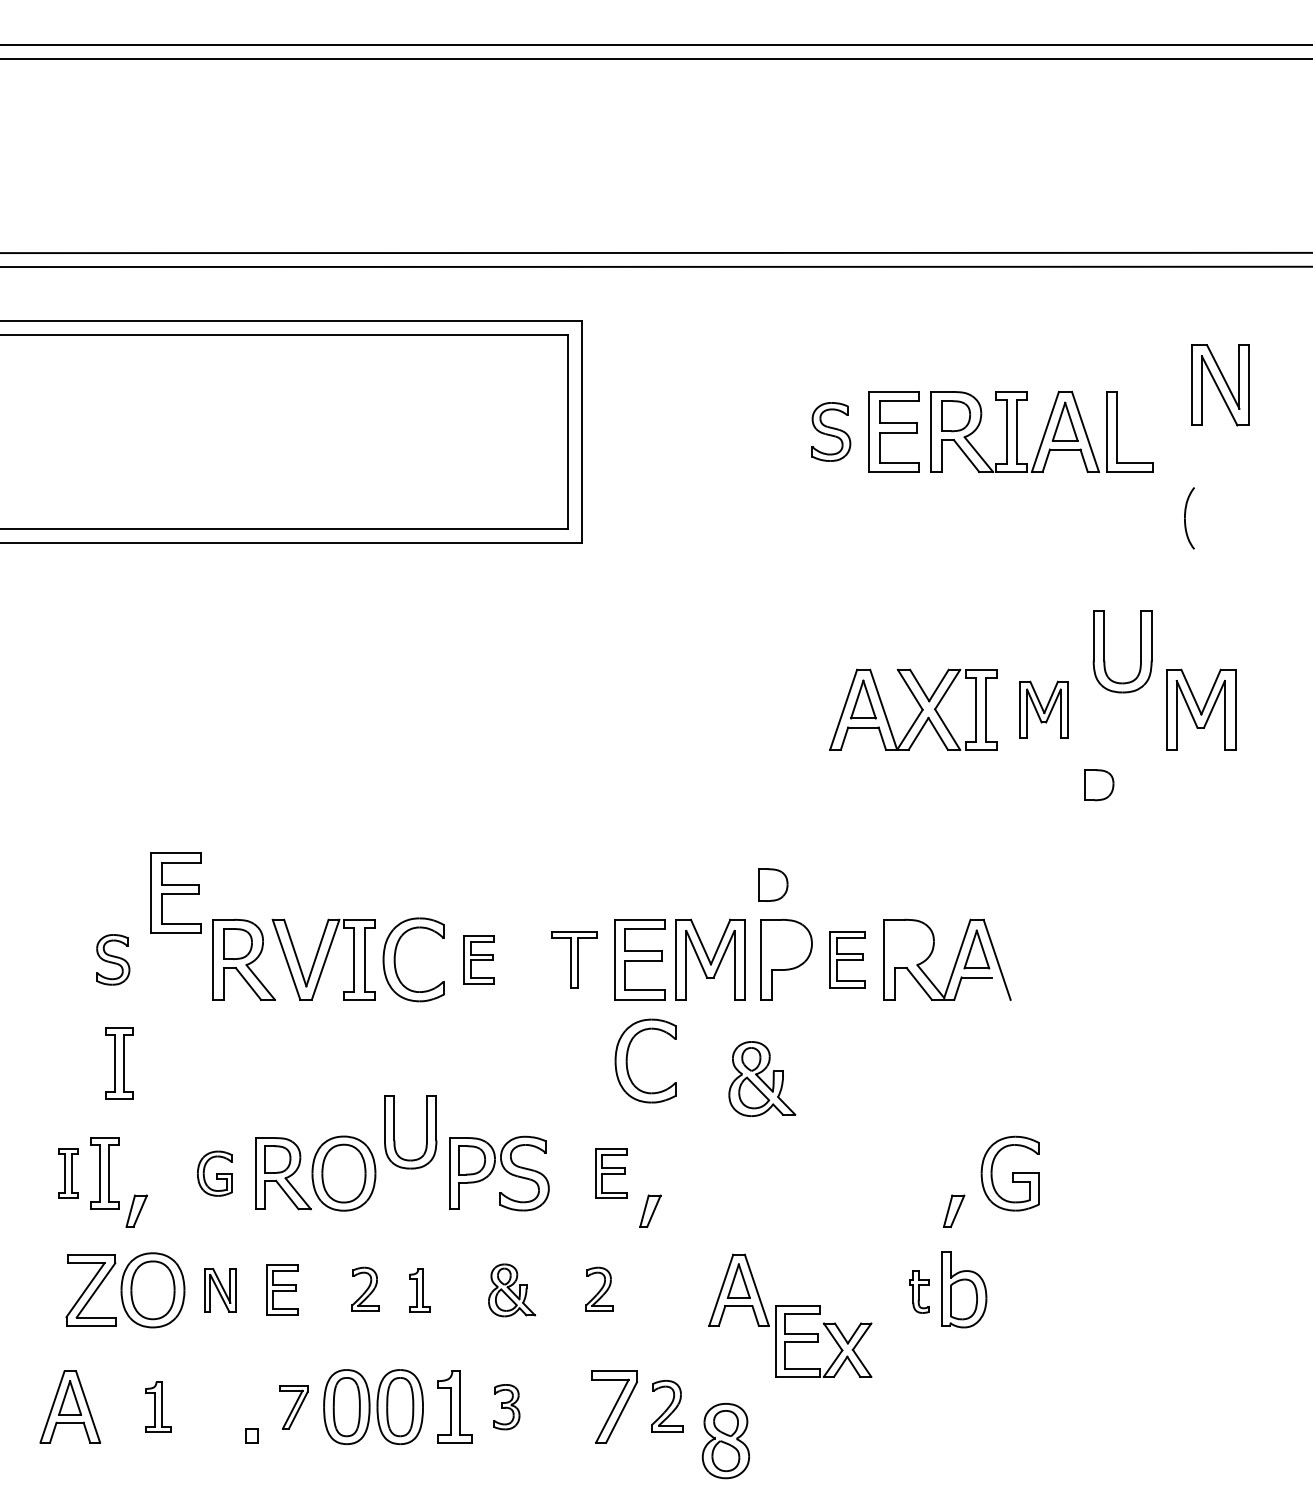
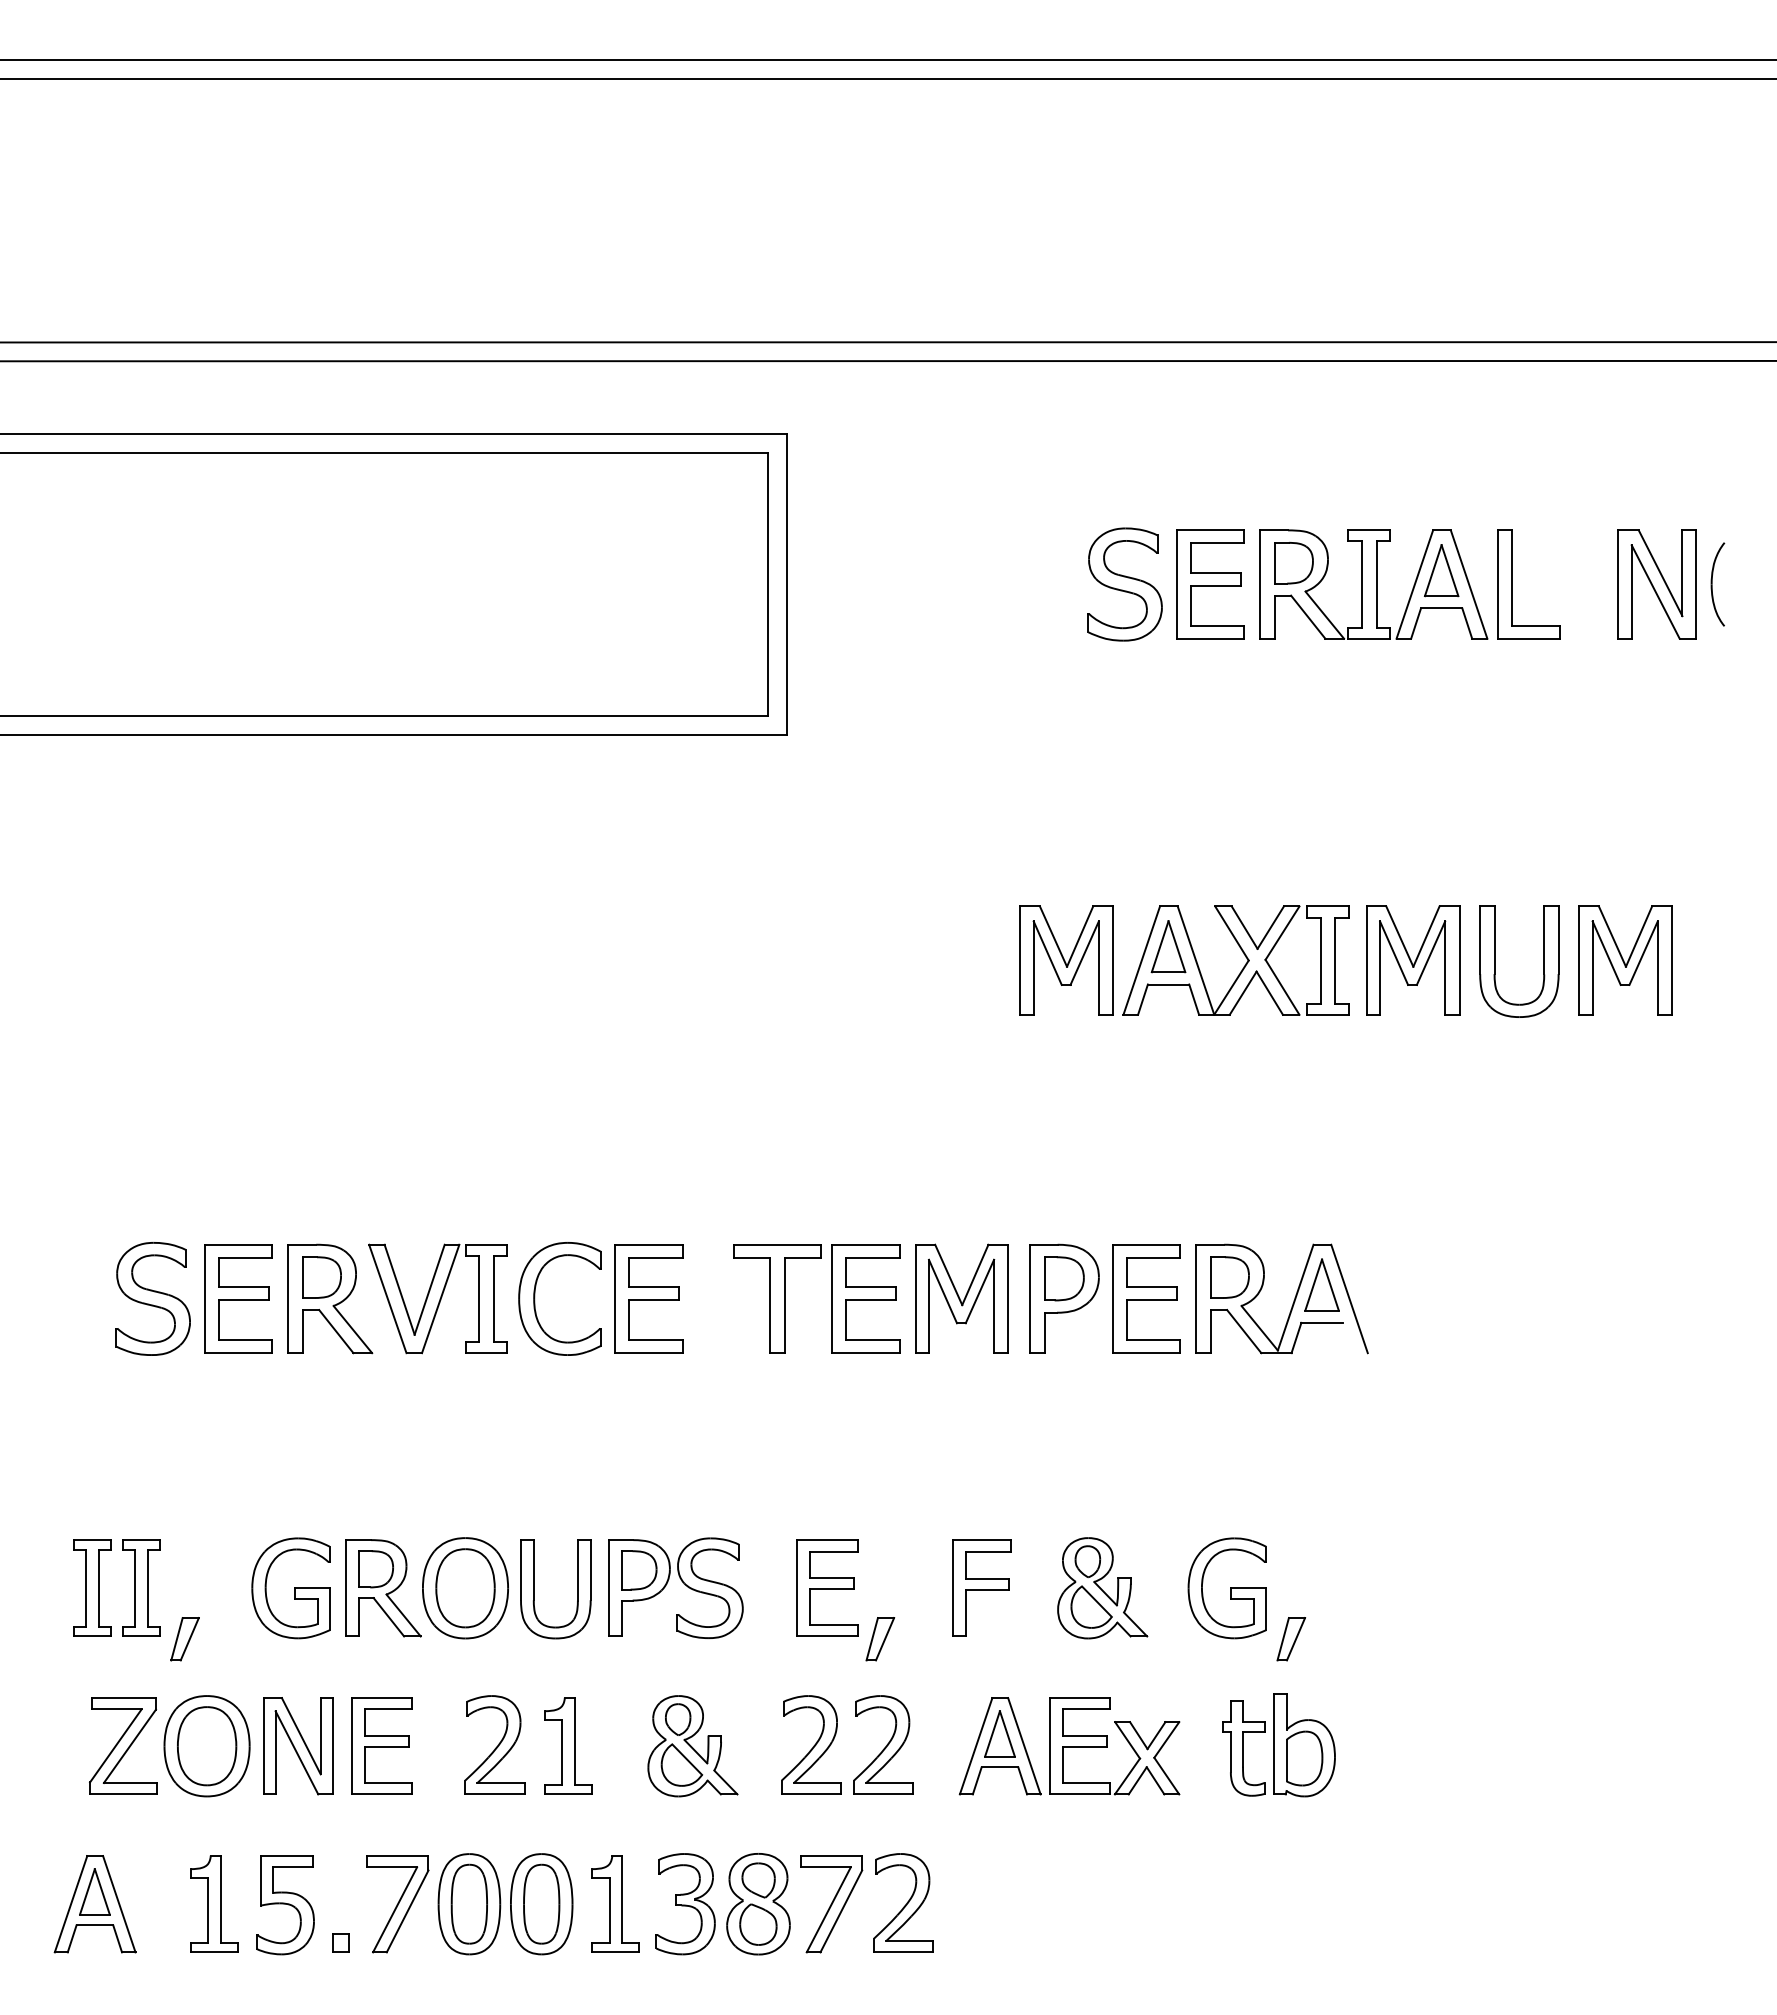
part: (1220, 385) -> (1656, 584), moved
part: (830, 431) -> (1124, 584), size x1.43
part: (1189, 518) -> (1717, 584), moved
part: (1105, 651) -> (1495, 961), moved
part: (788, 709) -> (1066, 960), added
part: (1044, 709) -> (1413, 960), size x1.43
part: (1099, 785) -> (1229, 1277), moved
part: (773, 884) -> (1064, 1278), moved
part: (176, 893) -> (238, 1298), moved
part: (112, 959) -> (152, 1298), size x1.67
part: (479, 959) -> (648, 1298), size x1.67
part: (574, 959) -> (777, 1298), size x1.43
part: (847, 959) -> (1146, 1298), size x1.43
part: (627, 1060) -> (849, 1435), removed
part: (119, 1062) -> (161, 1438), removed
part: (762, 1079) -> (1102, 1588), moved
part: (394, 1132) -> (534, 1589), moved
part: (68, 1173) -> (92, 1587), size x1.43
part: (214, 1173) -> (290, 1588), size x1.67
part: (611, 1173) -> (827, 1587), size x1.43
part: (725, 1173) -> (981, 1587), added
part: (1009, 1173) -> (1226, 1588), moved
part: (281, 1289) -> (381, 1745), size x1.43
part: (365, 1289) -> (494, 1744), size x1.67
part: (420, 1289) -> (568, 1745), size x1.67
part: (599, 1289) -> (811, 1744), size x1.67
part: (652, 1289) -> (883, 1744), added
part: (220, 1290) -> (298, 1746), size x1.67
part: (511, 1290) -> (692, 1746), size x1.43
part: (918, 1292) -> (1243, 1748), size x1.67
part: (818, 1341) -> (1107, 1746), moved
part: (667, 1405) -> (903, 1902), size x1.43
part: (158, 1406) -> (214, 1903), size x1.43
part: (293, 1407) -> (397, 1904), size x1.67
part: (506, 1407) -> (685, 1904), size x1.67
part: (210, 1408) -> (285, 1905), added
part: (725, 1441) -> (758, 1904), moved

